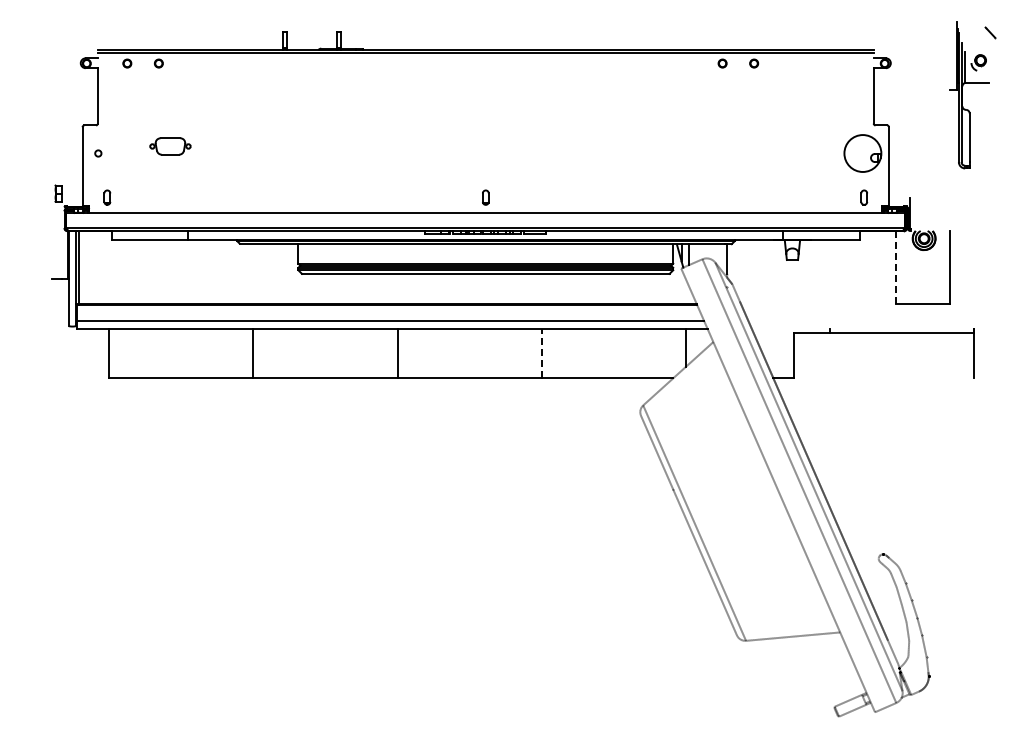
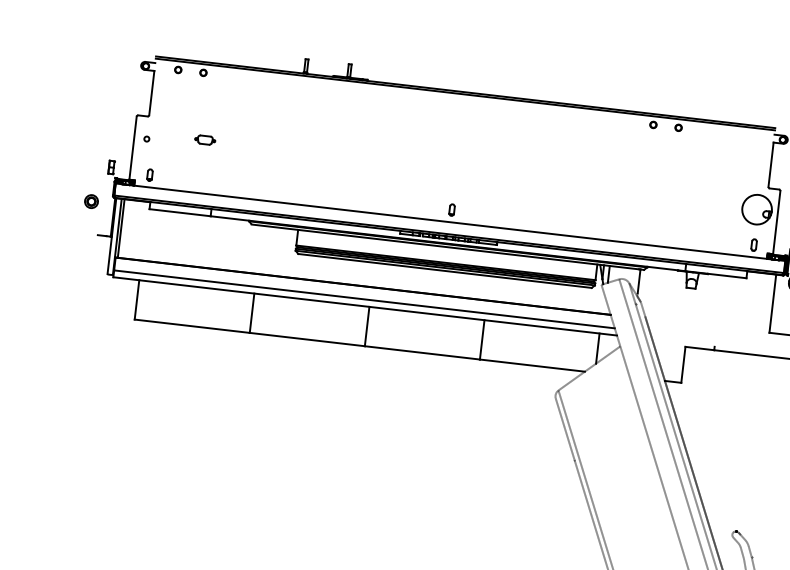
part: (170, 146) -> (205, 140), size x0.62
part: (38, 238) -> (91, 201), added
line: (895, 268) -> (772, 304), dashed -> solid
line: (541, 353) -> (482, 339), dashed -> solid

